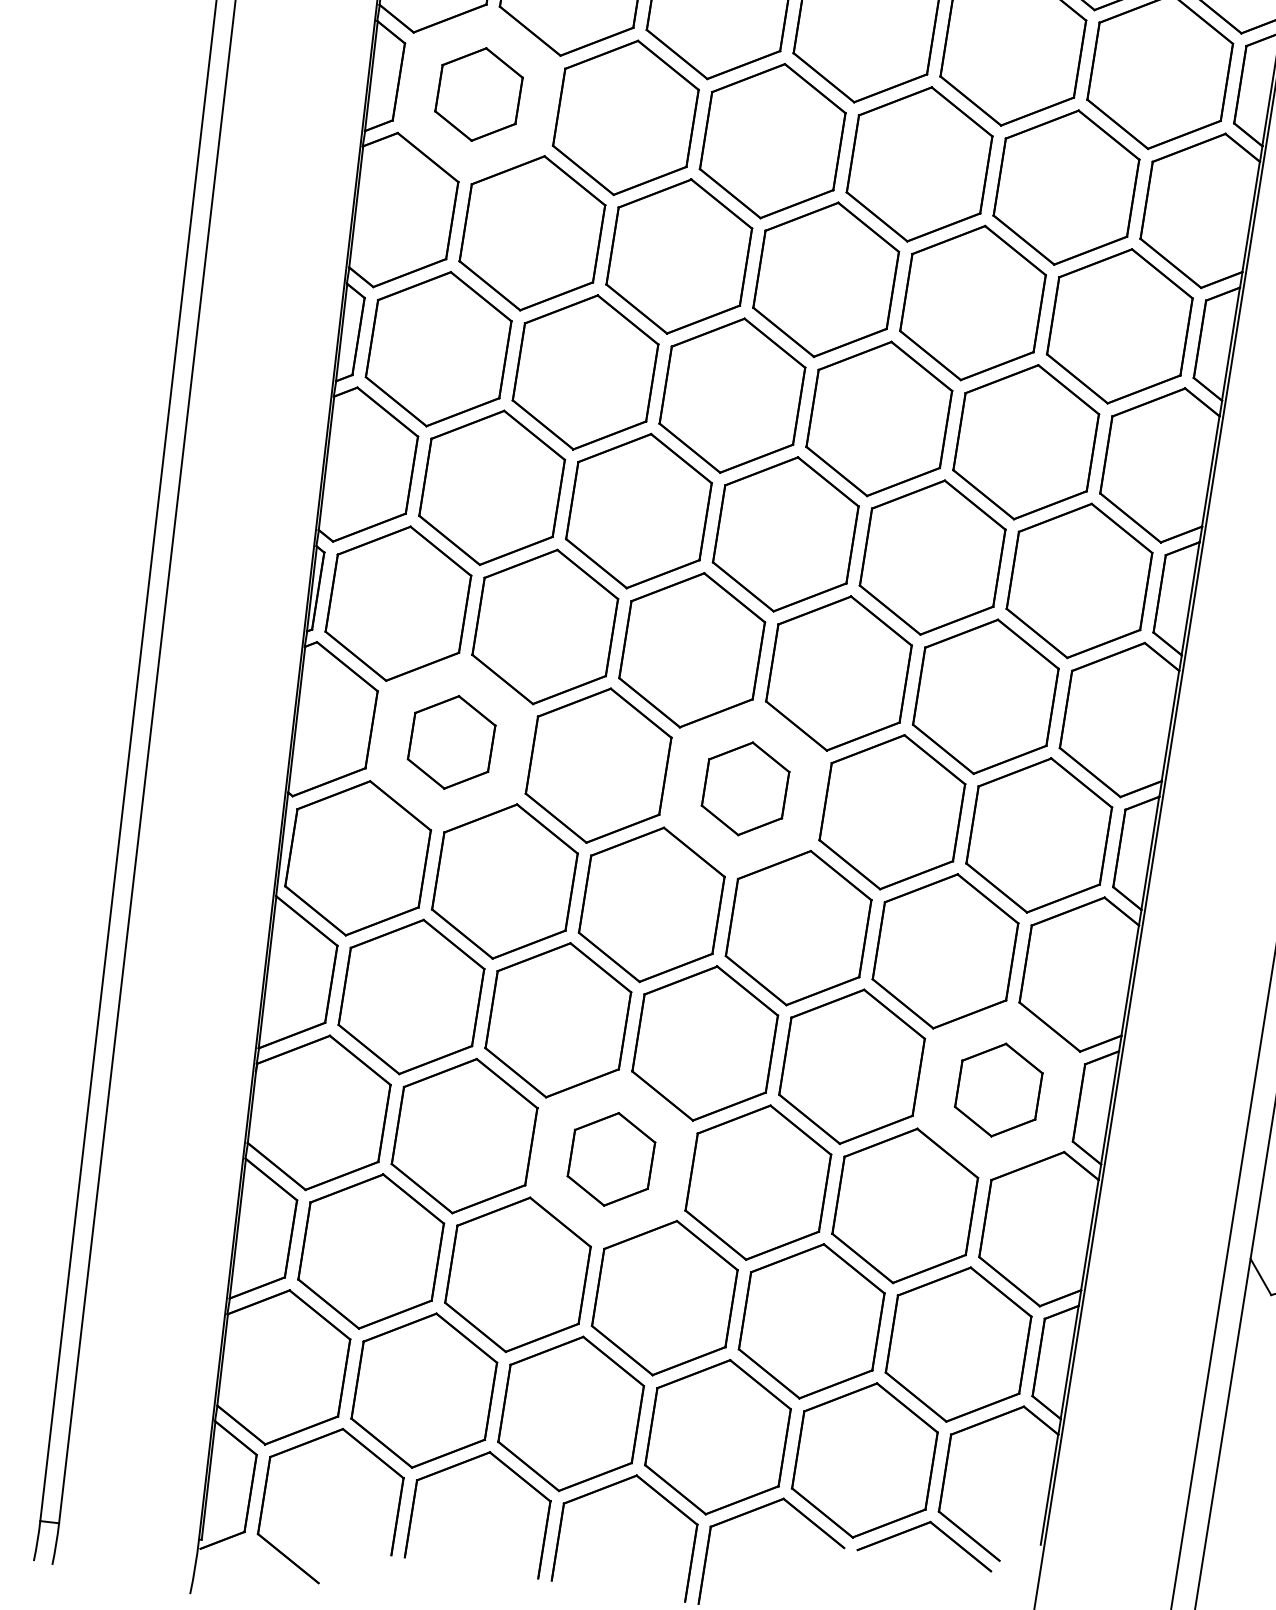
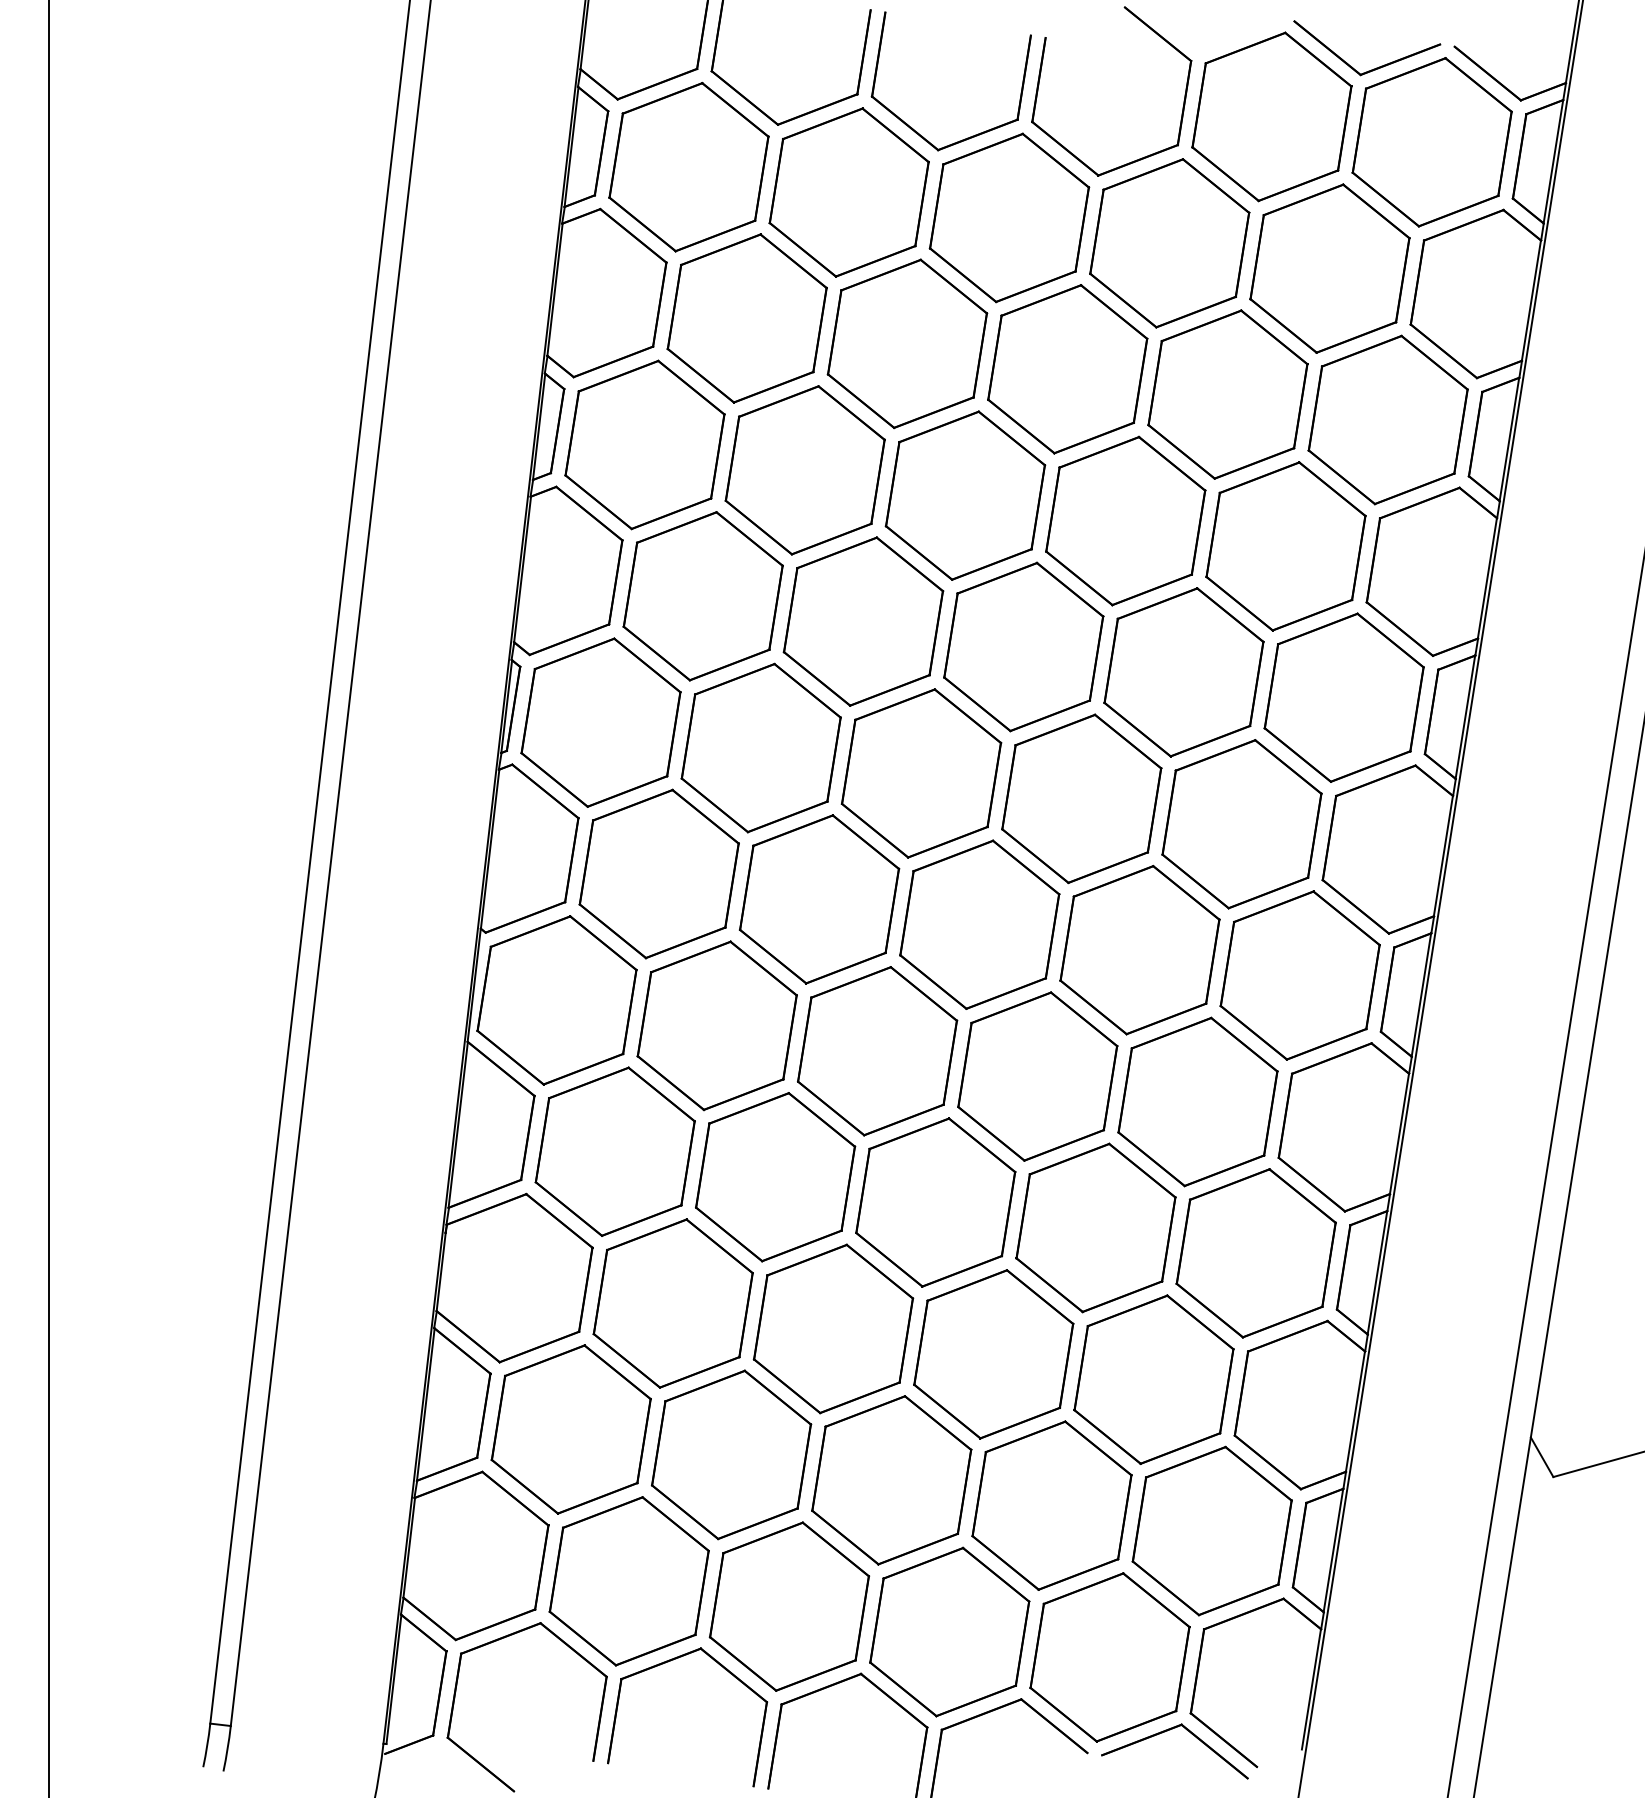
part: (478, 93) -> (688, 166), size x1.67
part: (451, 741) -> (658, 873), size x1.67
part: (745, 788) -> (979, 924), size x1.67
part: (998, 1090) -> (1255, 1253), size x1.67
part: (611, 1158) -> (833, 1328), size x1.67

